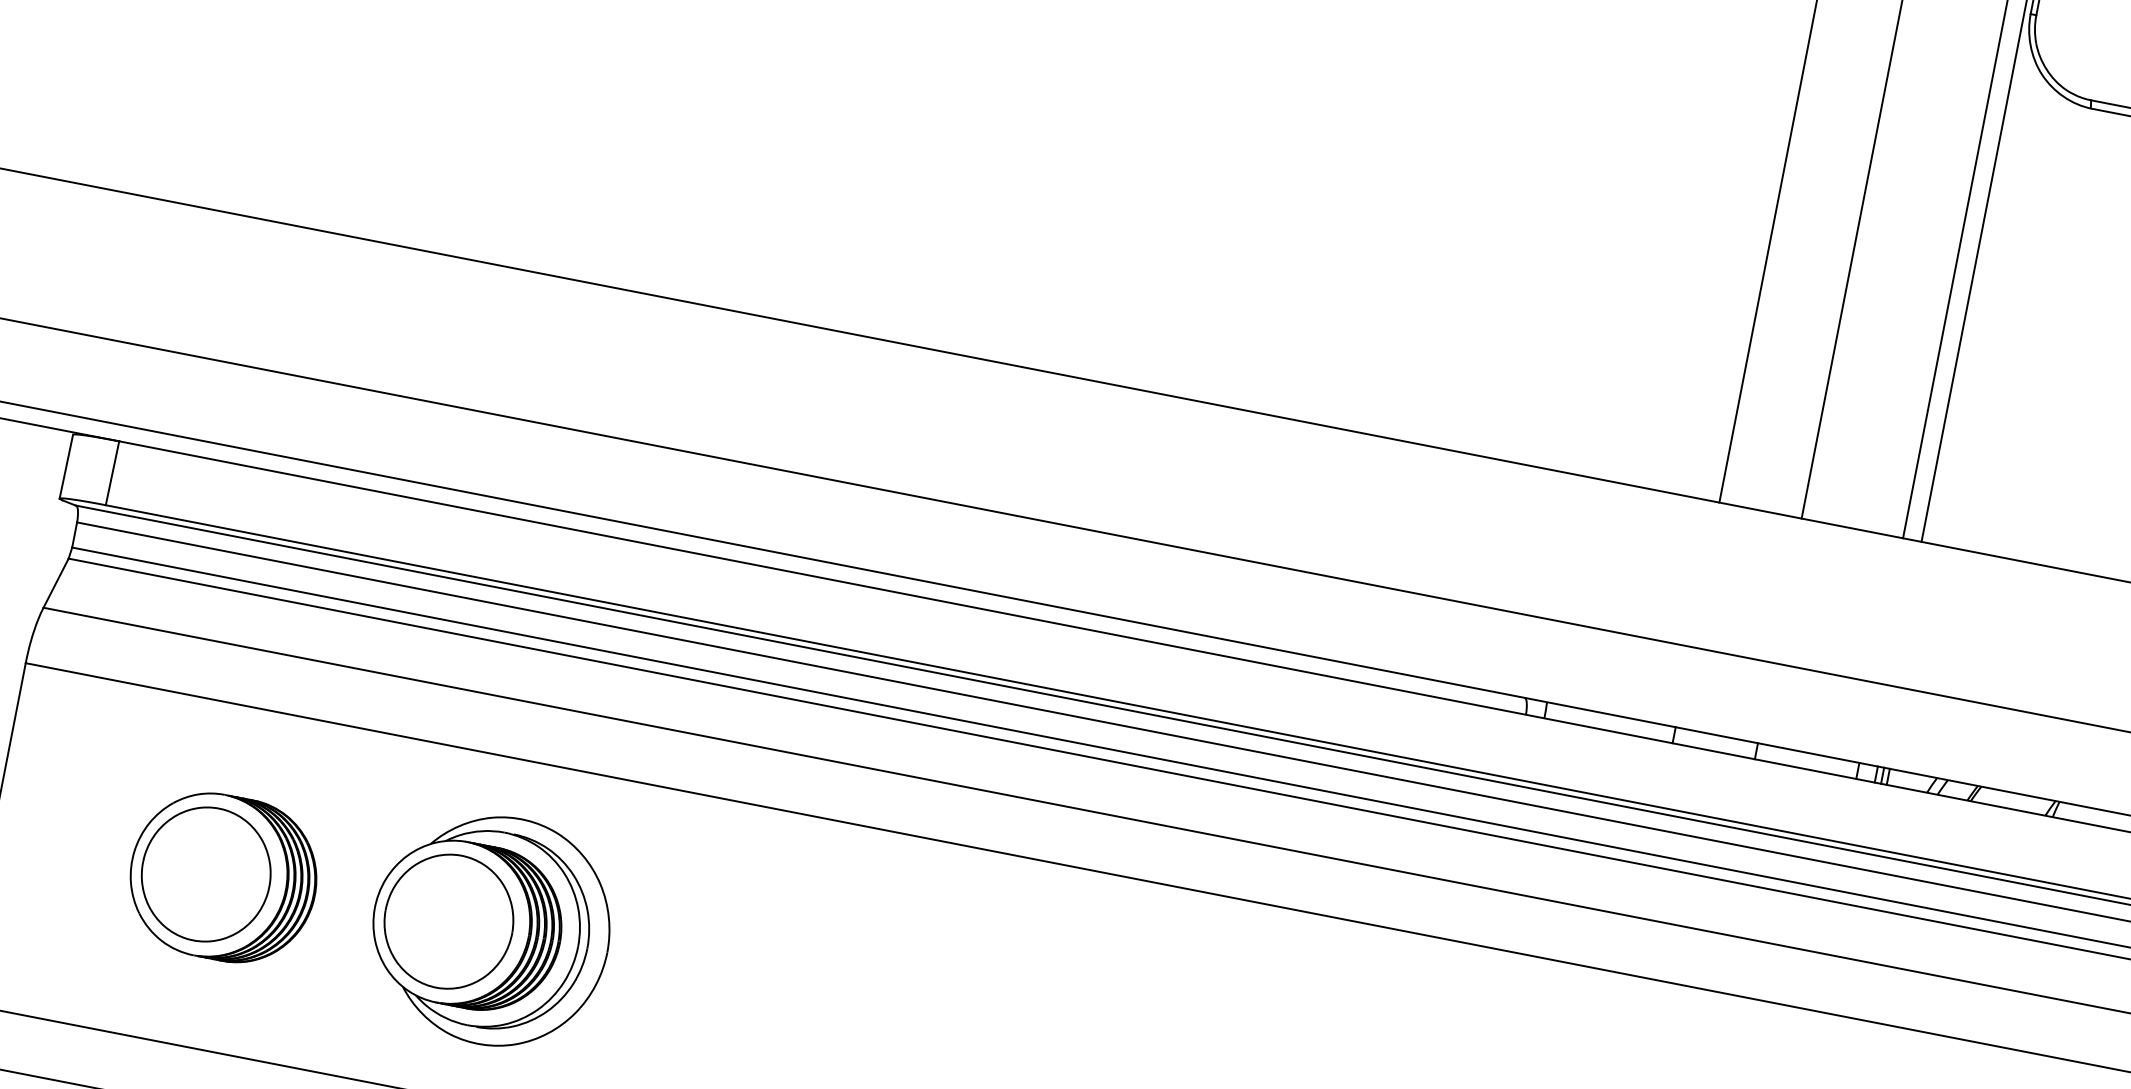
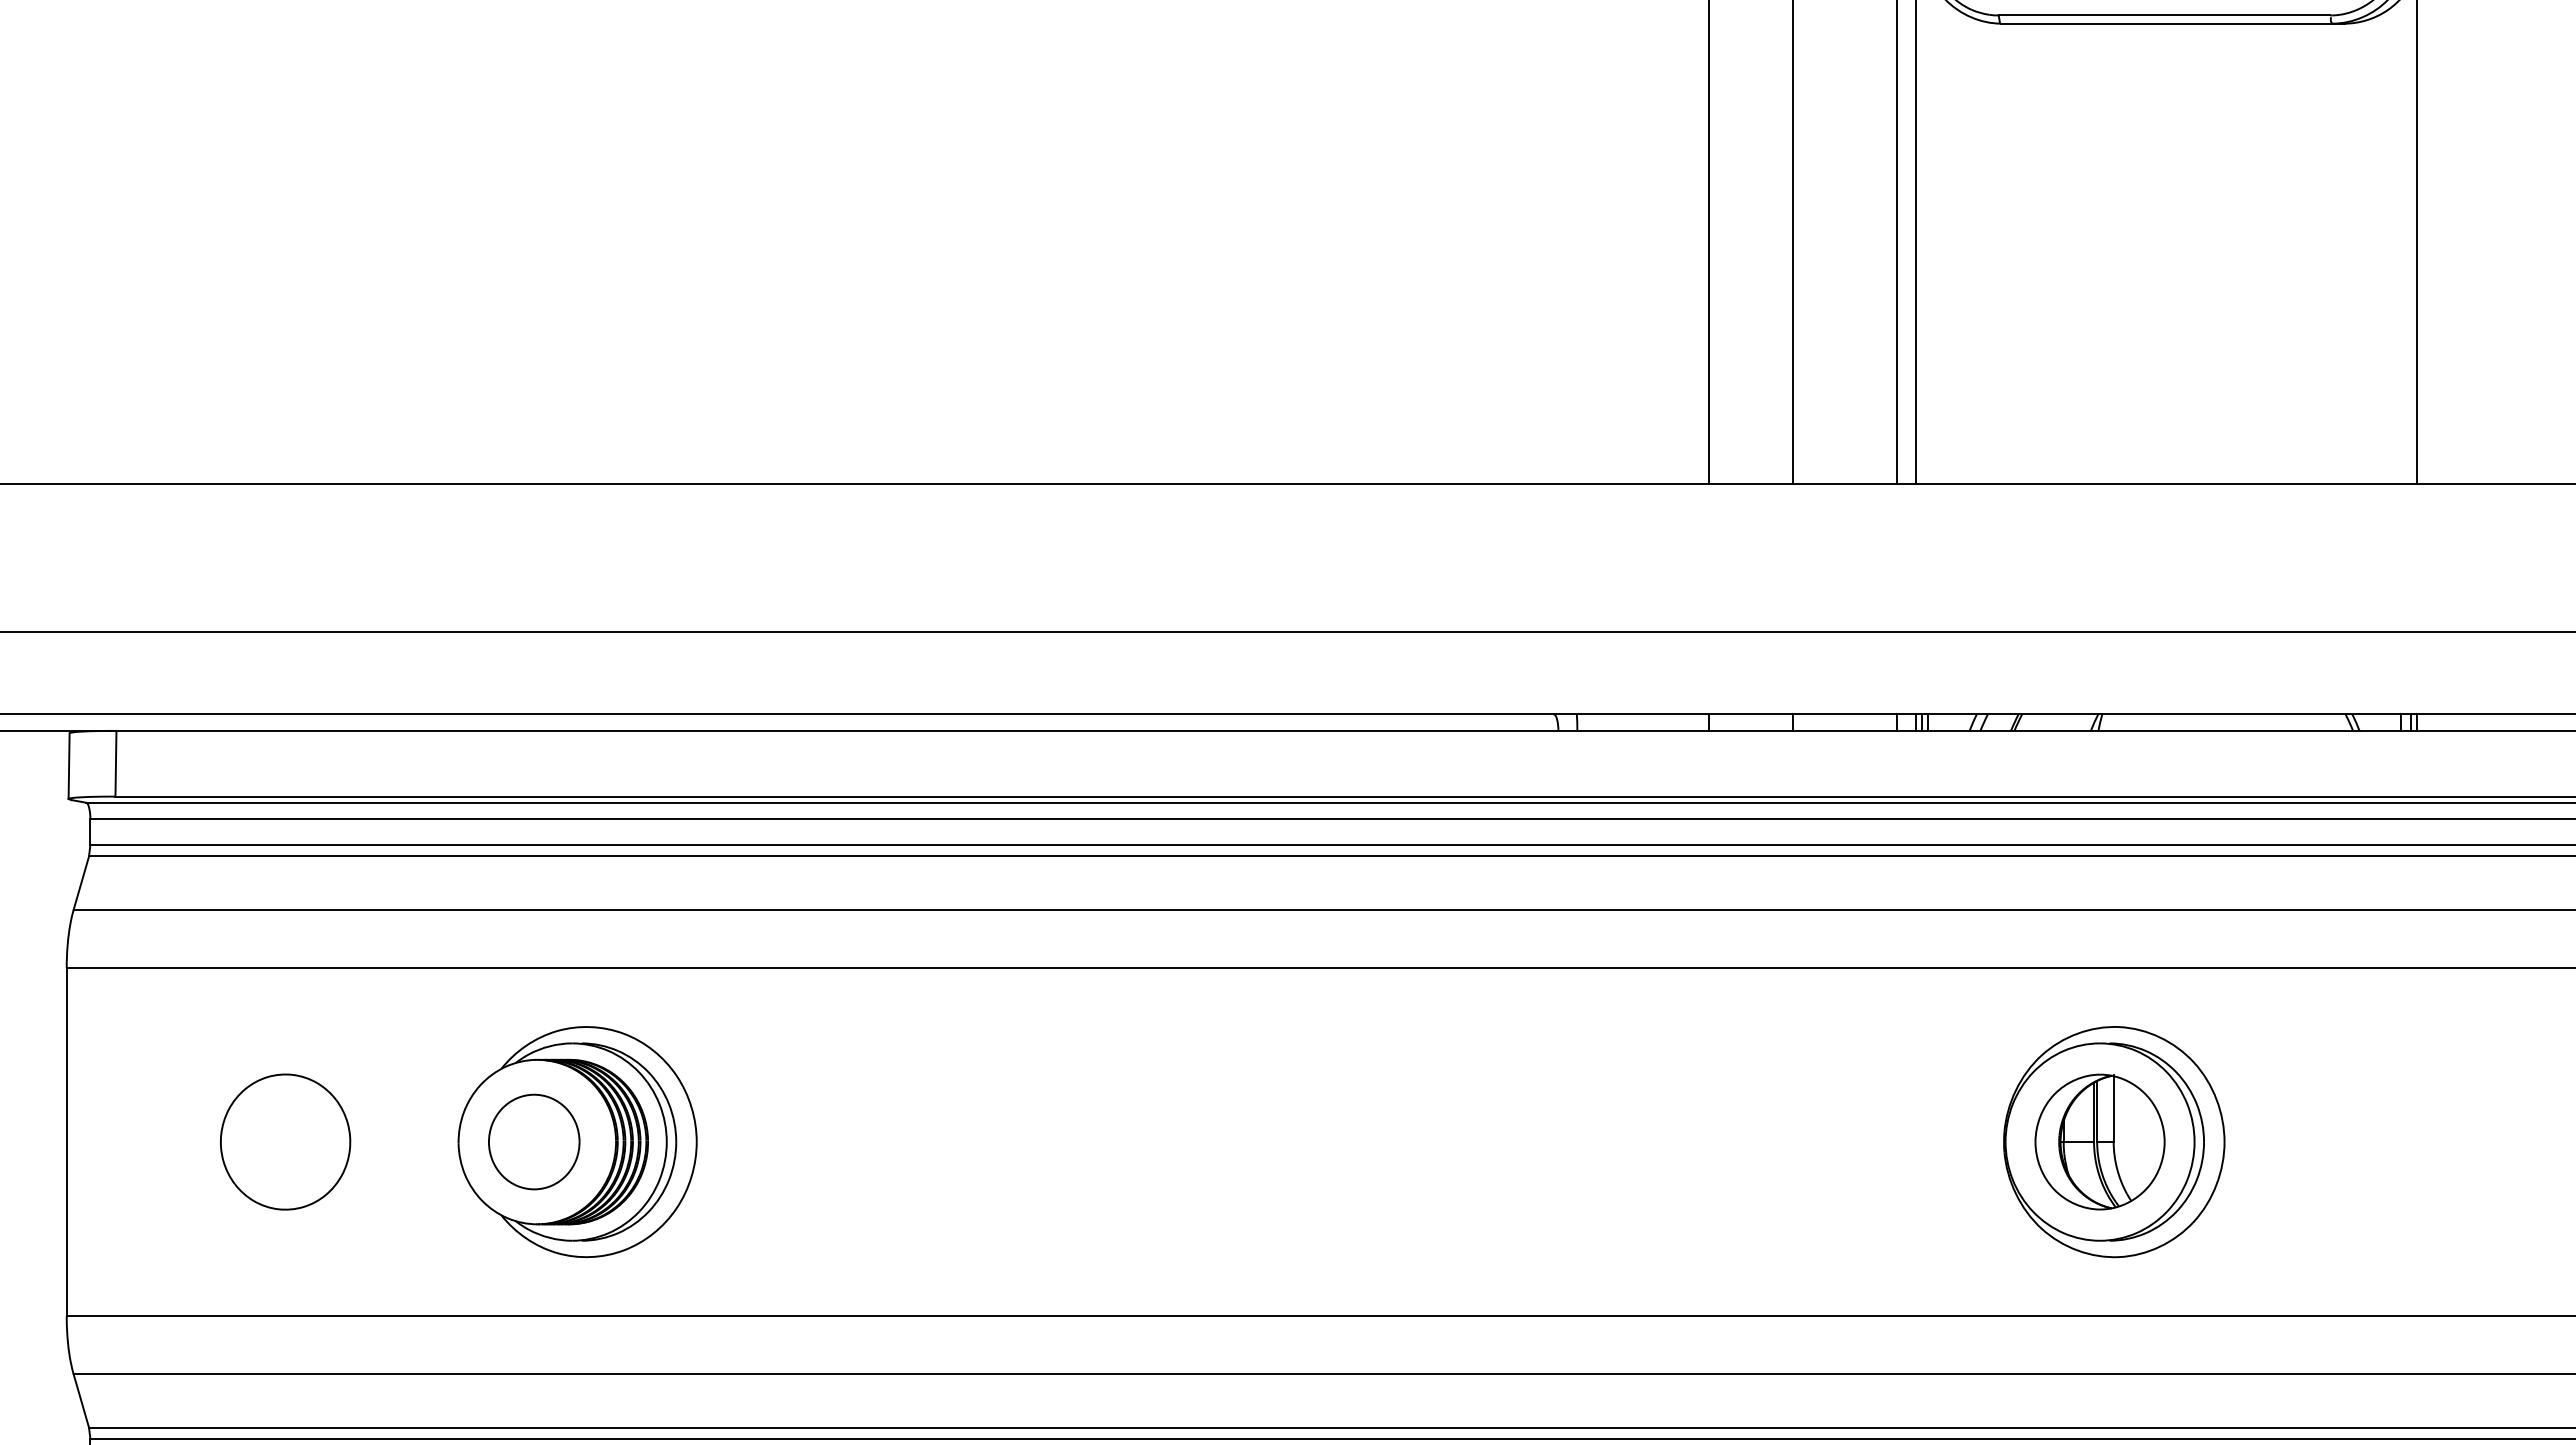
part: (222, 878) -> (302, 1142), removed
part: (448, 920) -> (533, 1141), size x0.7

